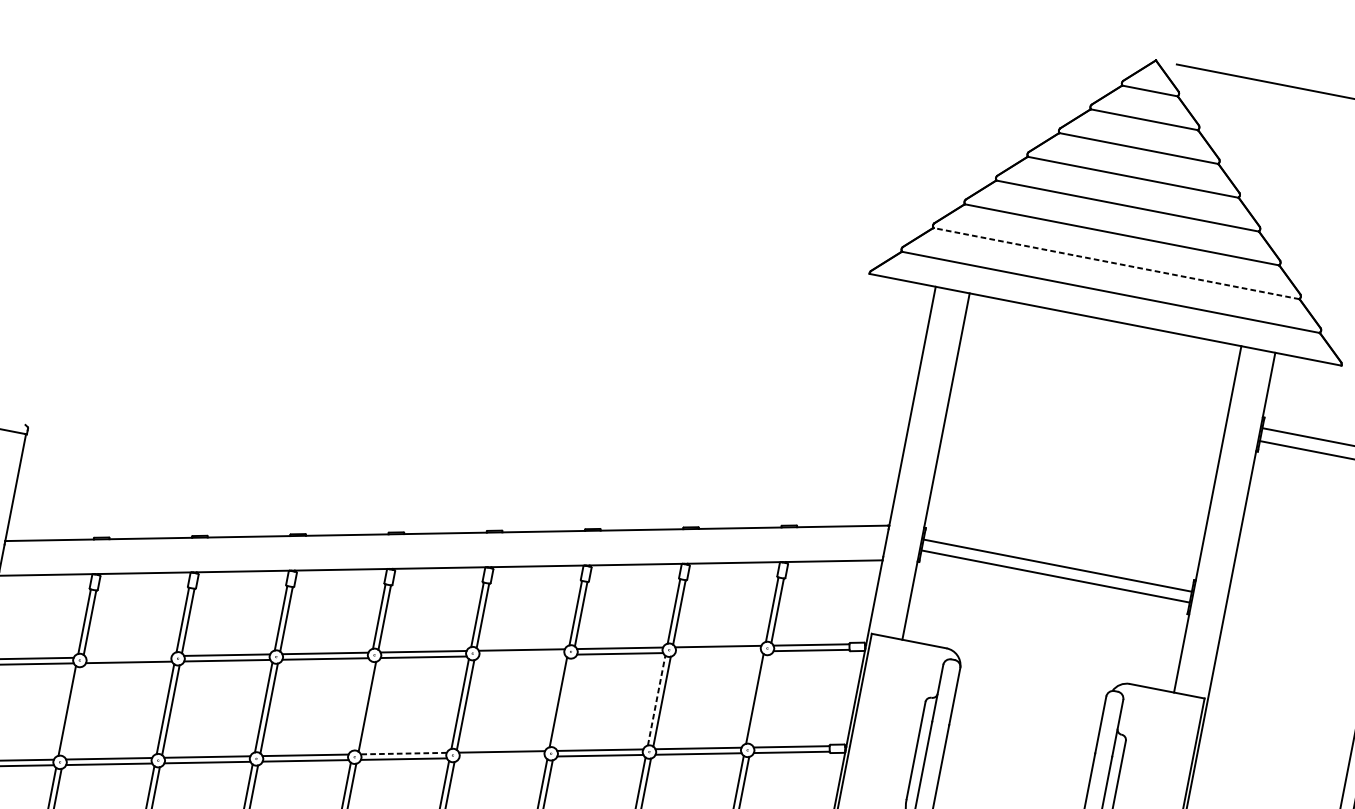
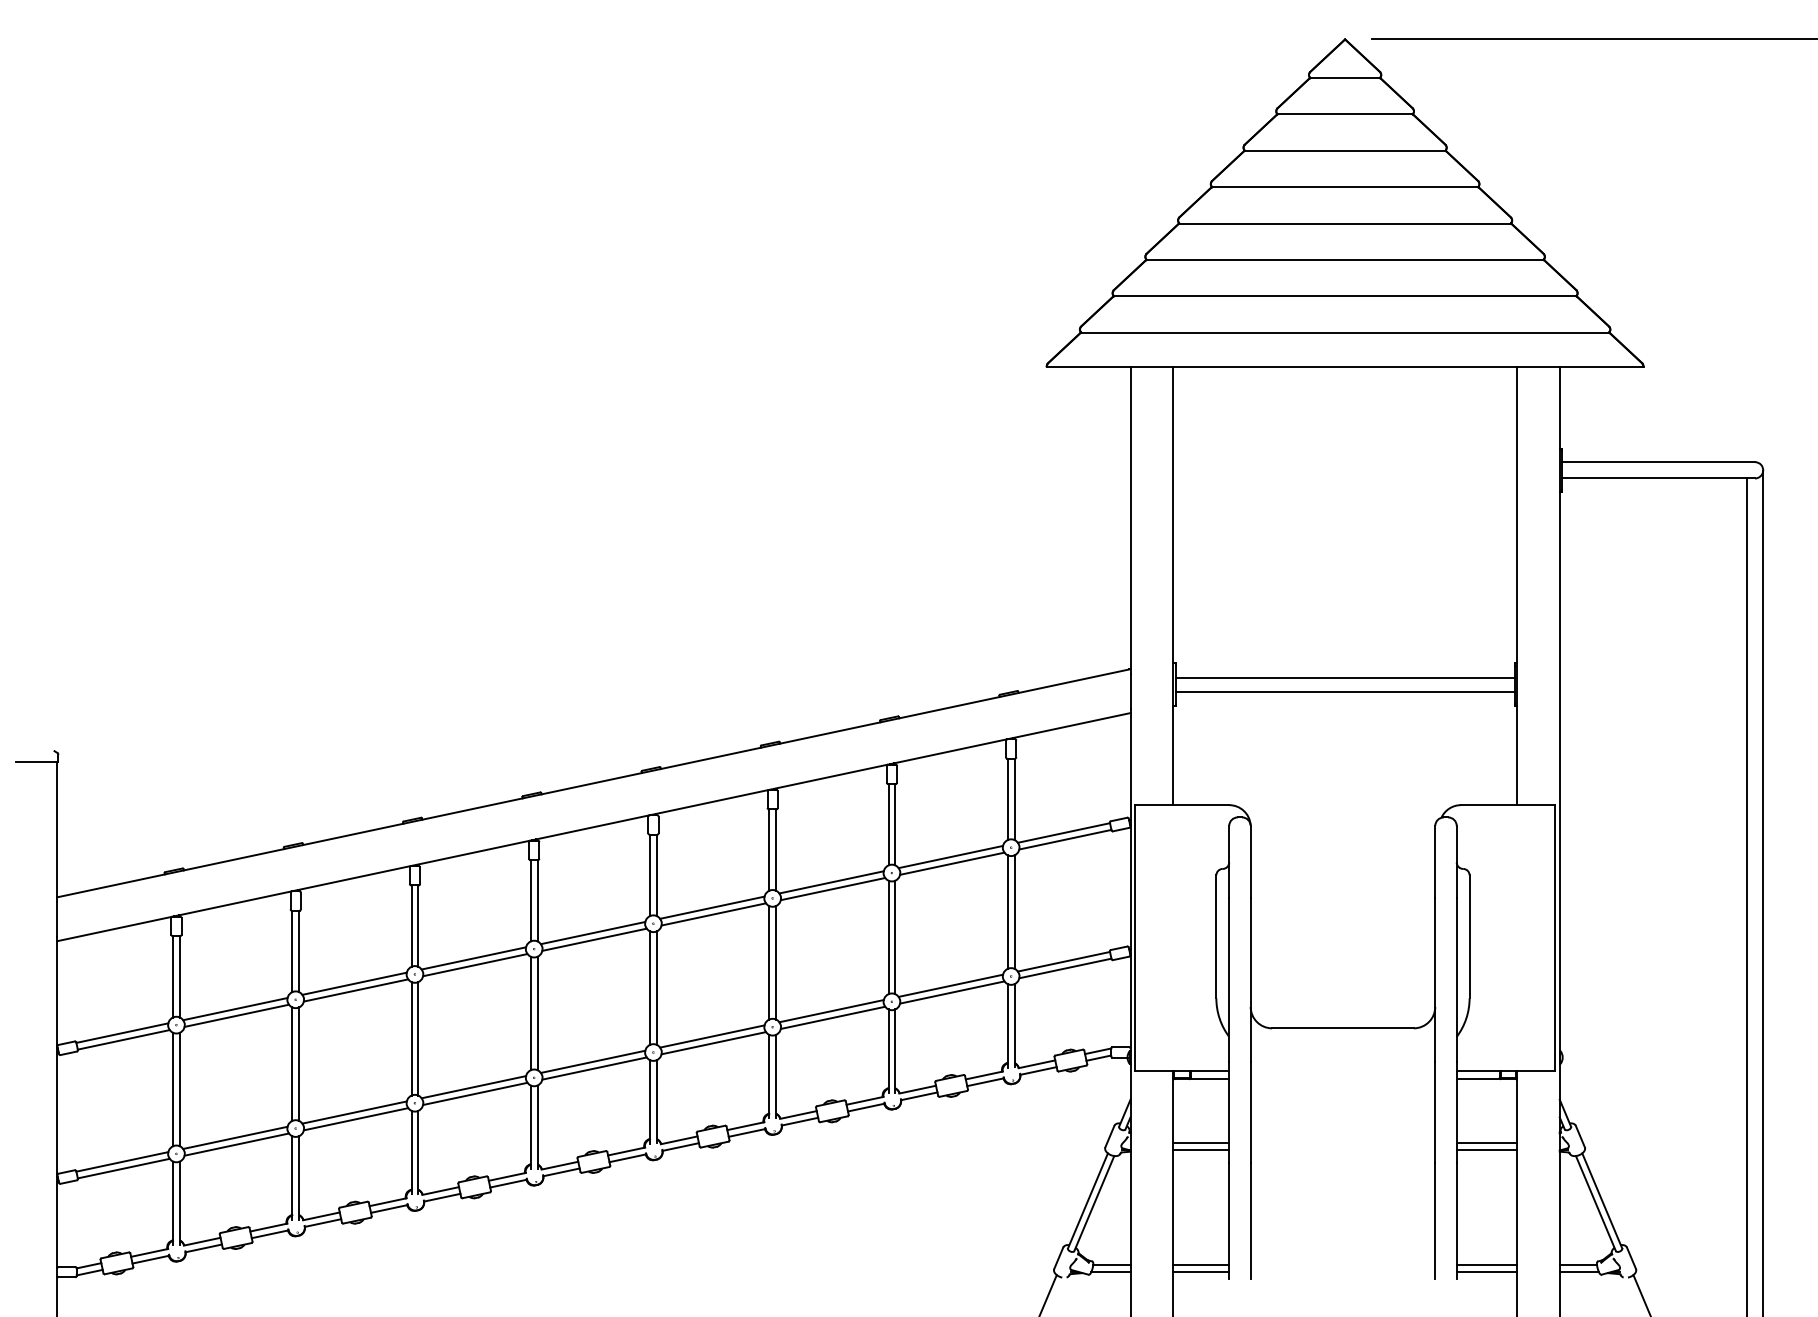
line: (1115, 263) -> (1344, 296), dashed -> solid
line: (718, 651) -> (952, 863), added
line: (521, 655) -> (713, 914), added
line: (128, 657) -> (235, 1009), added
line: (760, 699) -> (1014, 911), added
line: (656, 700) -> (888, 937), dashed -> solid
line: (564, 703) -> (776, 962), added
line: (361, 705) -> (530, 1013), added
line: (72, 711) -> (179, 1089), added
line: (403, 753) -> (592, 1061), dashed -> solid
line: (501, 757) -> (713, 1043), added

